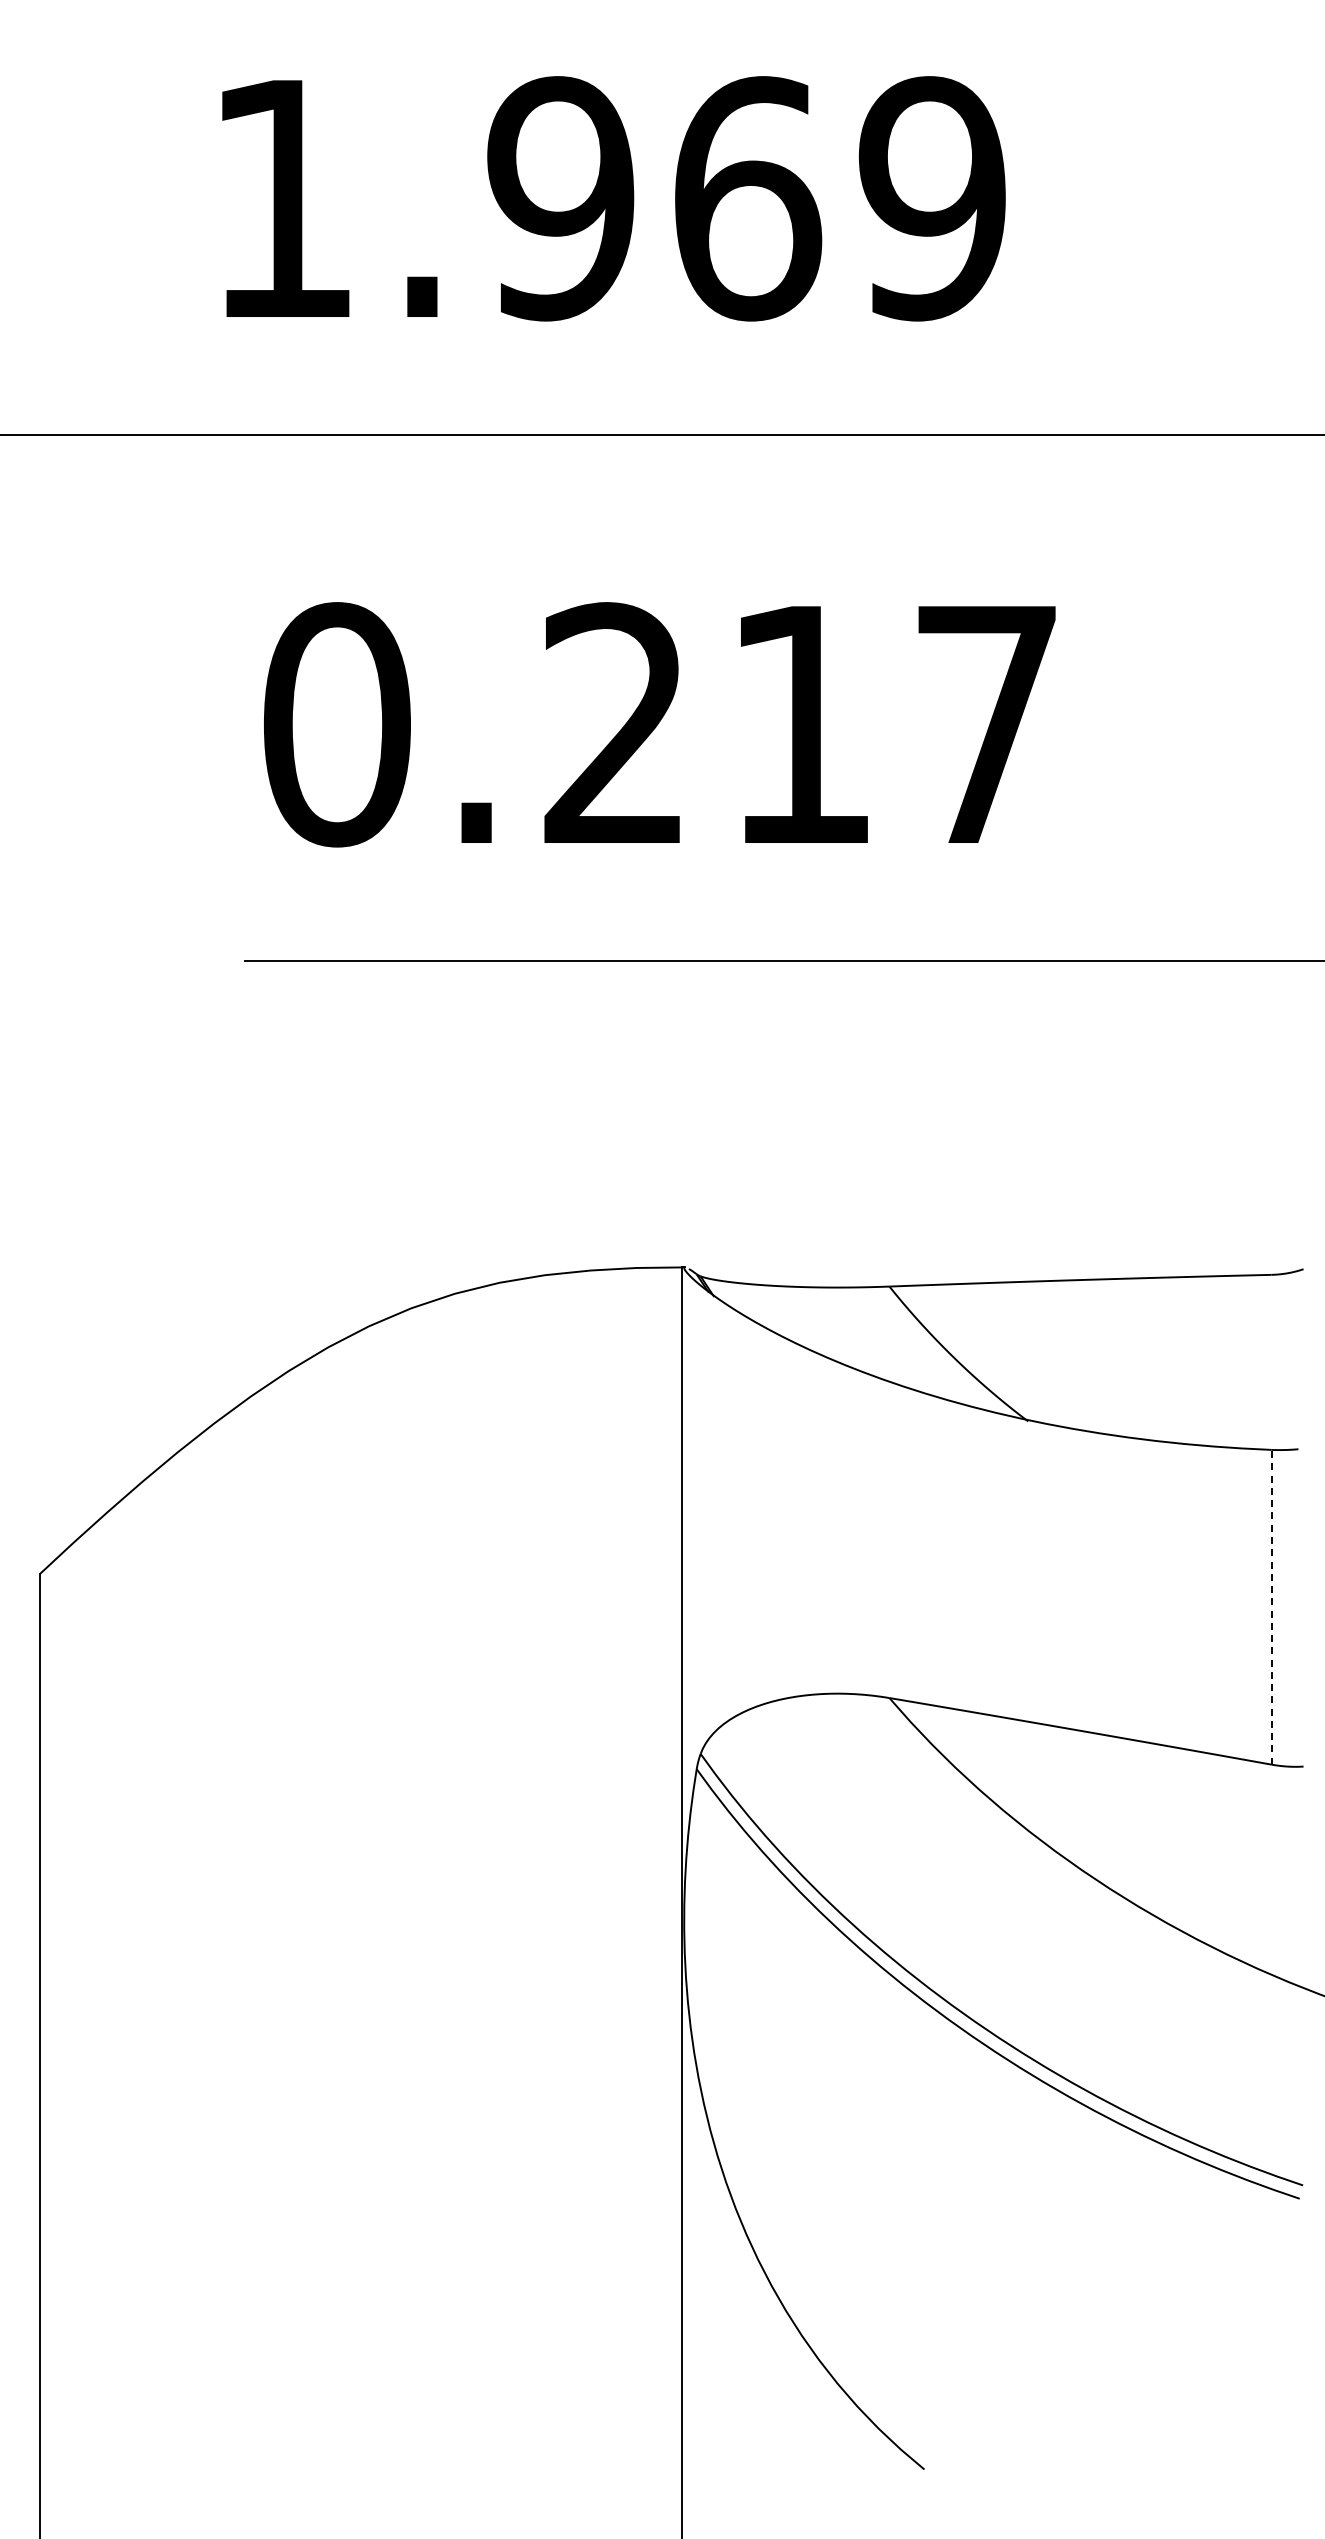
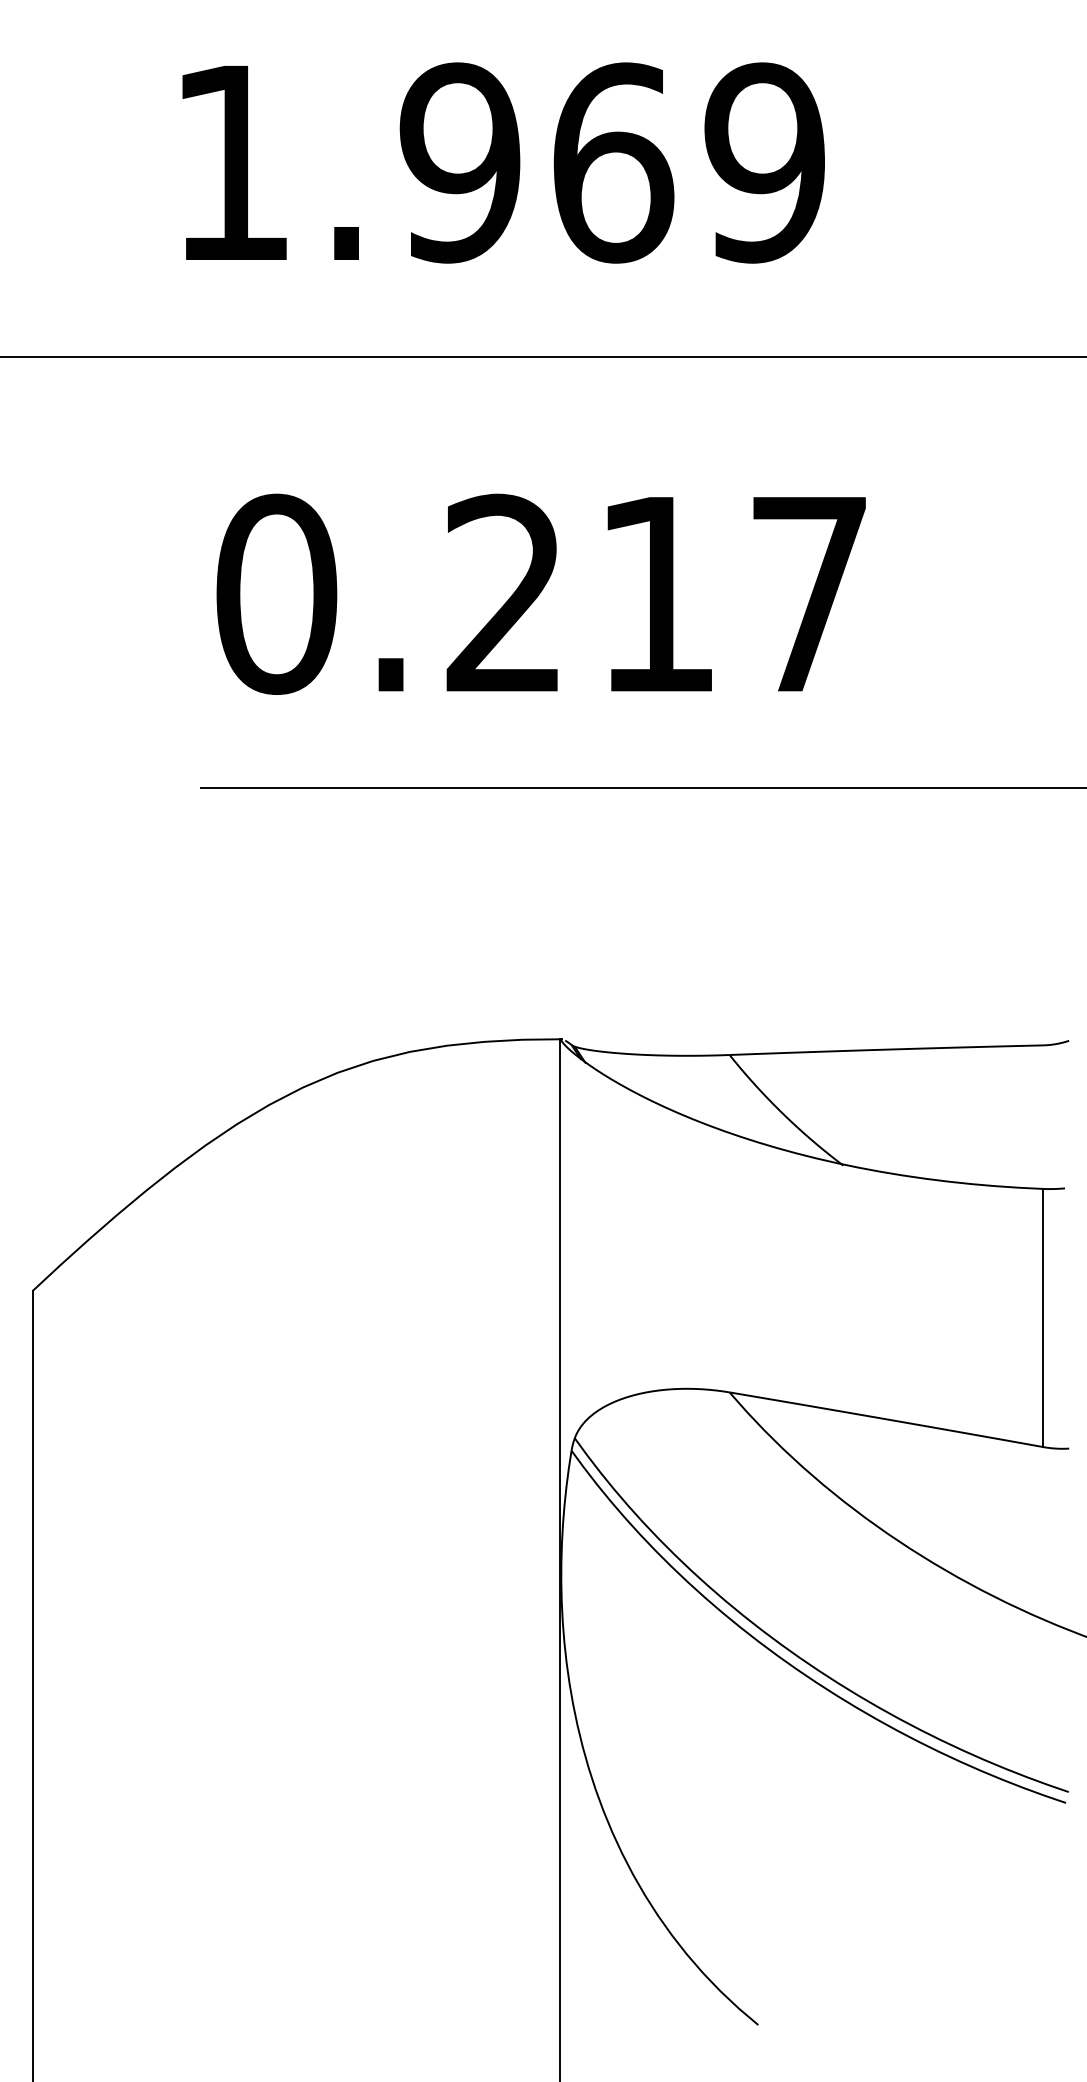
line: (1271, 1606) -> (1042, 1317), dashed -> solid

